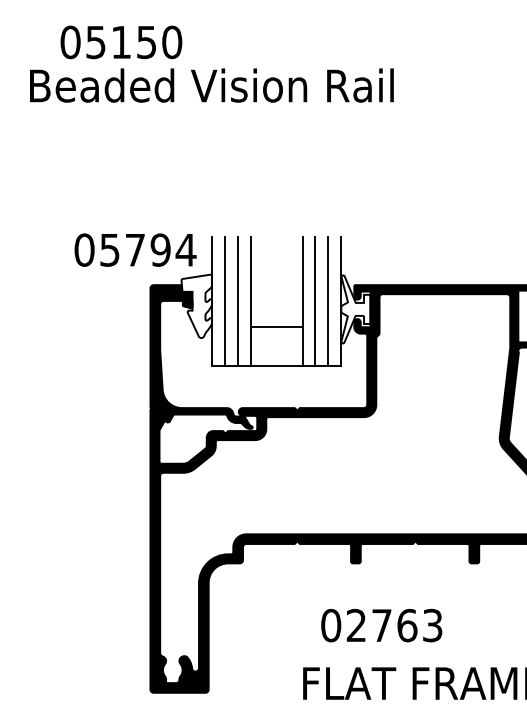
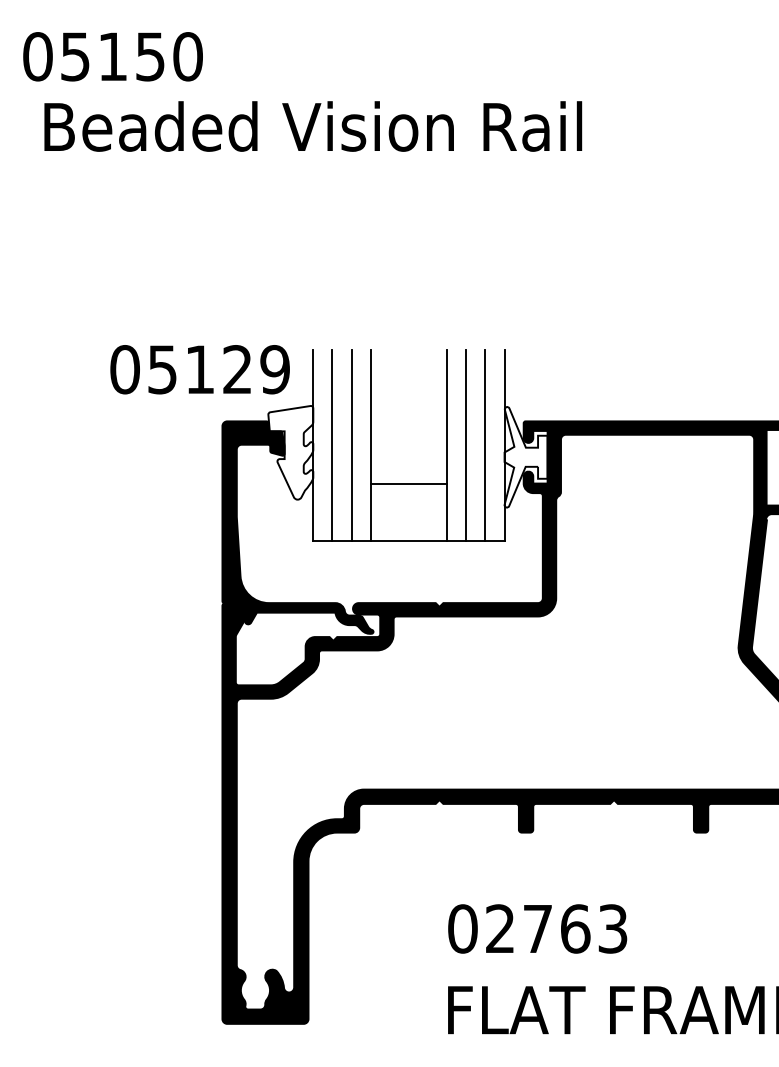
text: (121, 42) -> (113, 56), moved
text: (161, 249) -> (238, 368), 05794 -> 05129
text: (381, 625) -> (537, 928), moved

